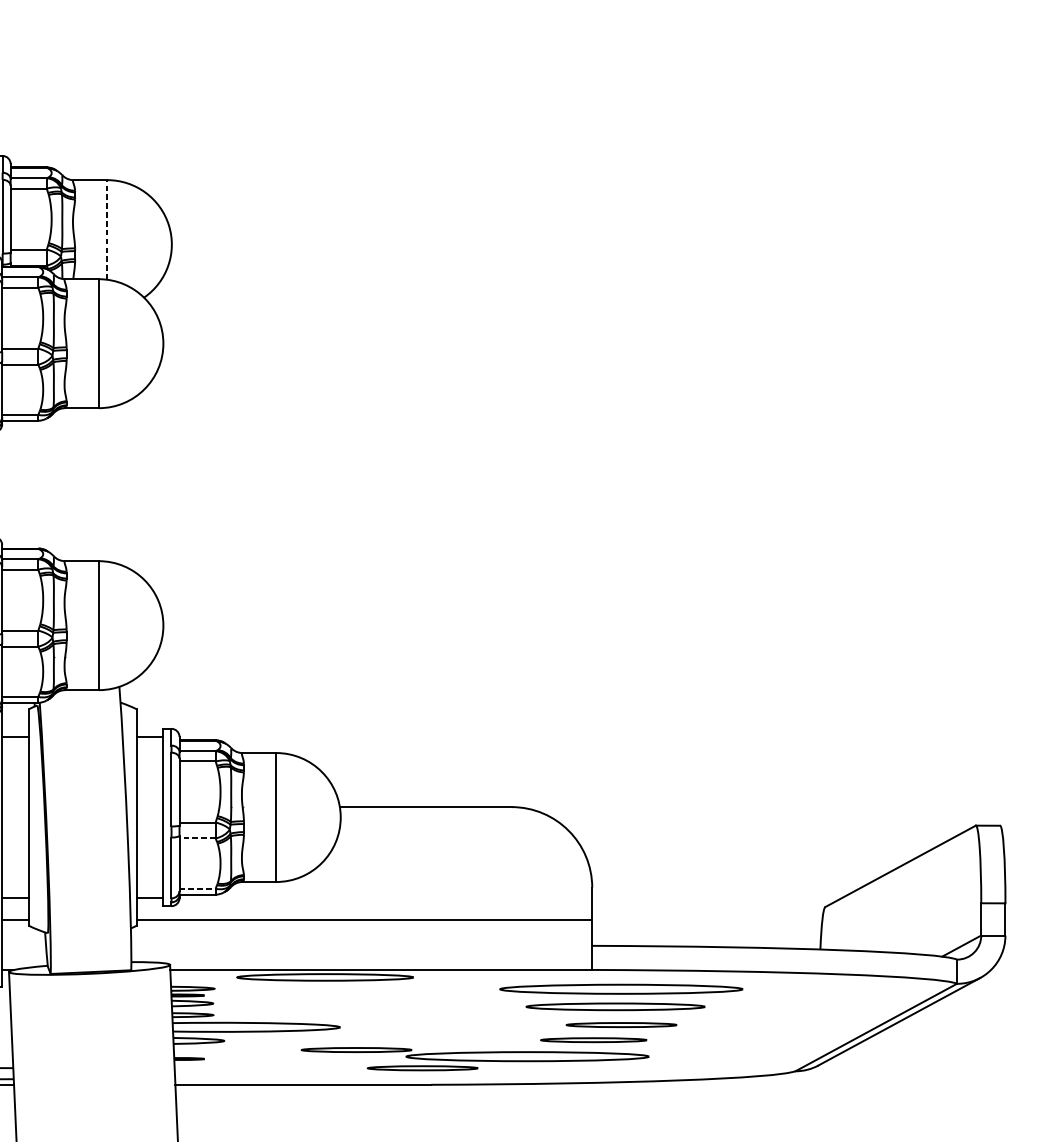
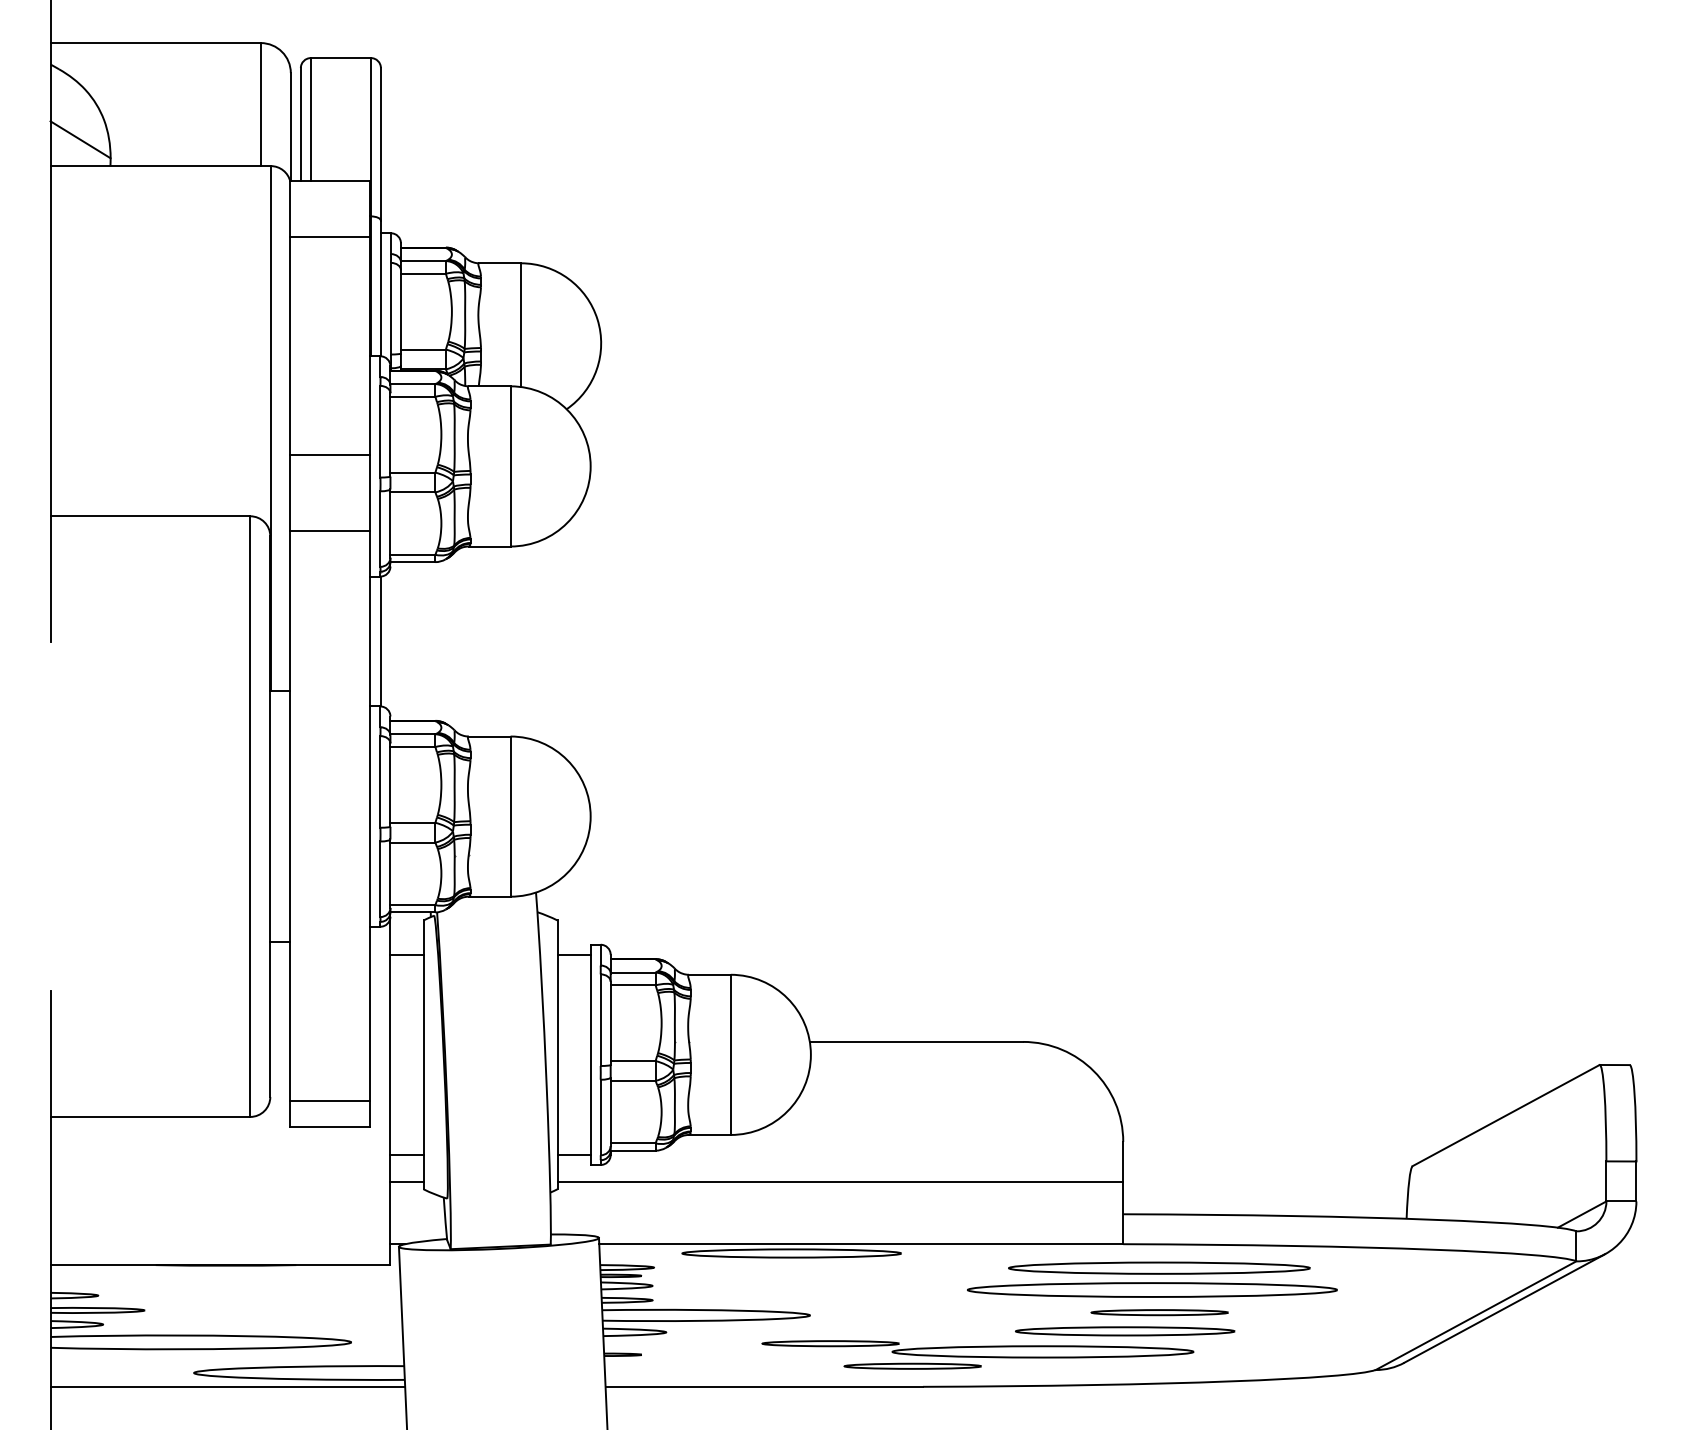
line: (107, 230) -> (521, 325), dashed -> solid
line: (197, 838) -> (632, 1080), dashed -> solid
line: (197, 888) -> (633, 1143), dashed -> solid
part: (615, 1006) -> (1152, 1289), size x1.67
part: (594, 1040) -> (1125, 1331), size x1.67

